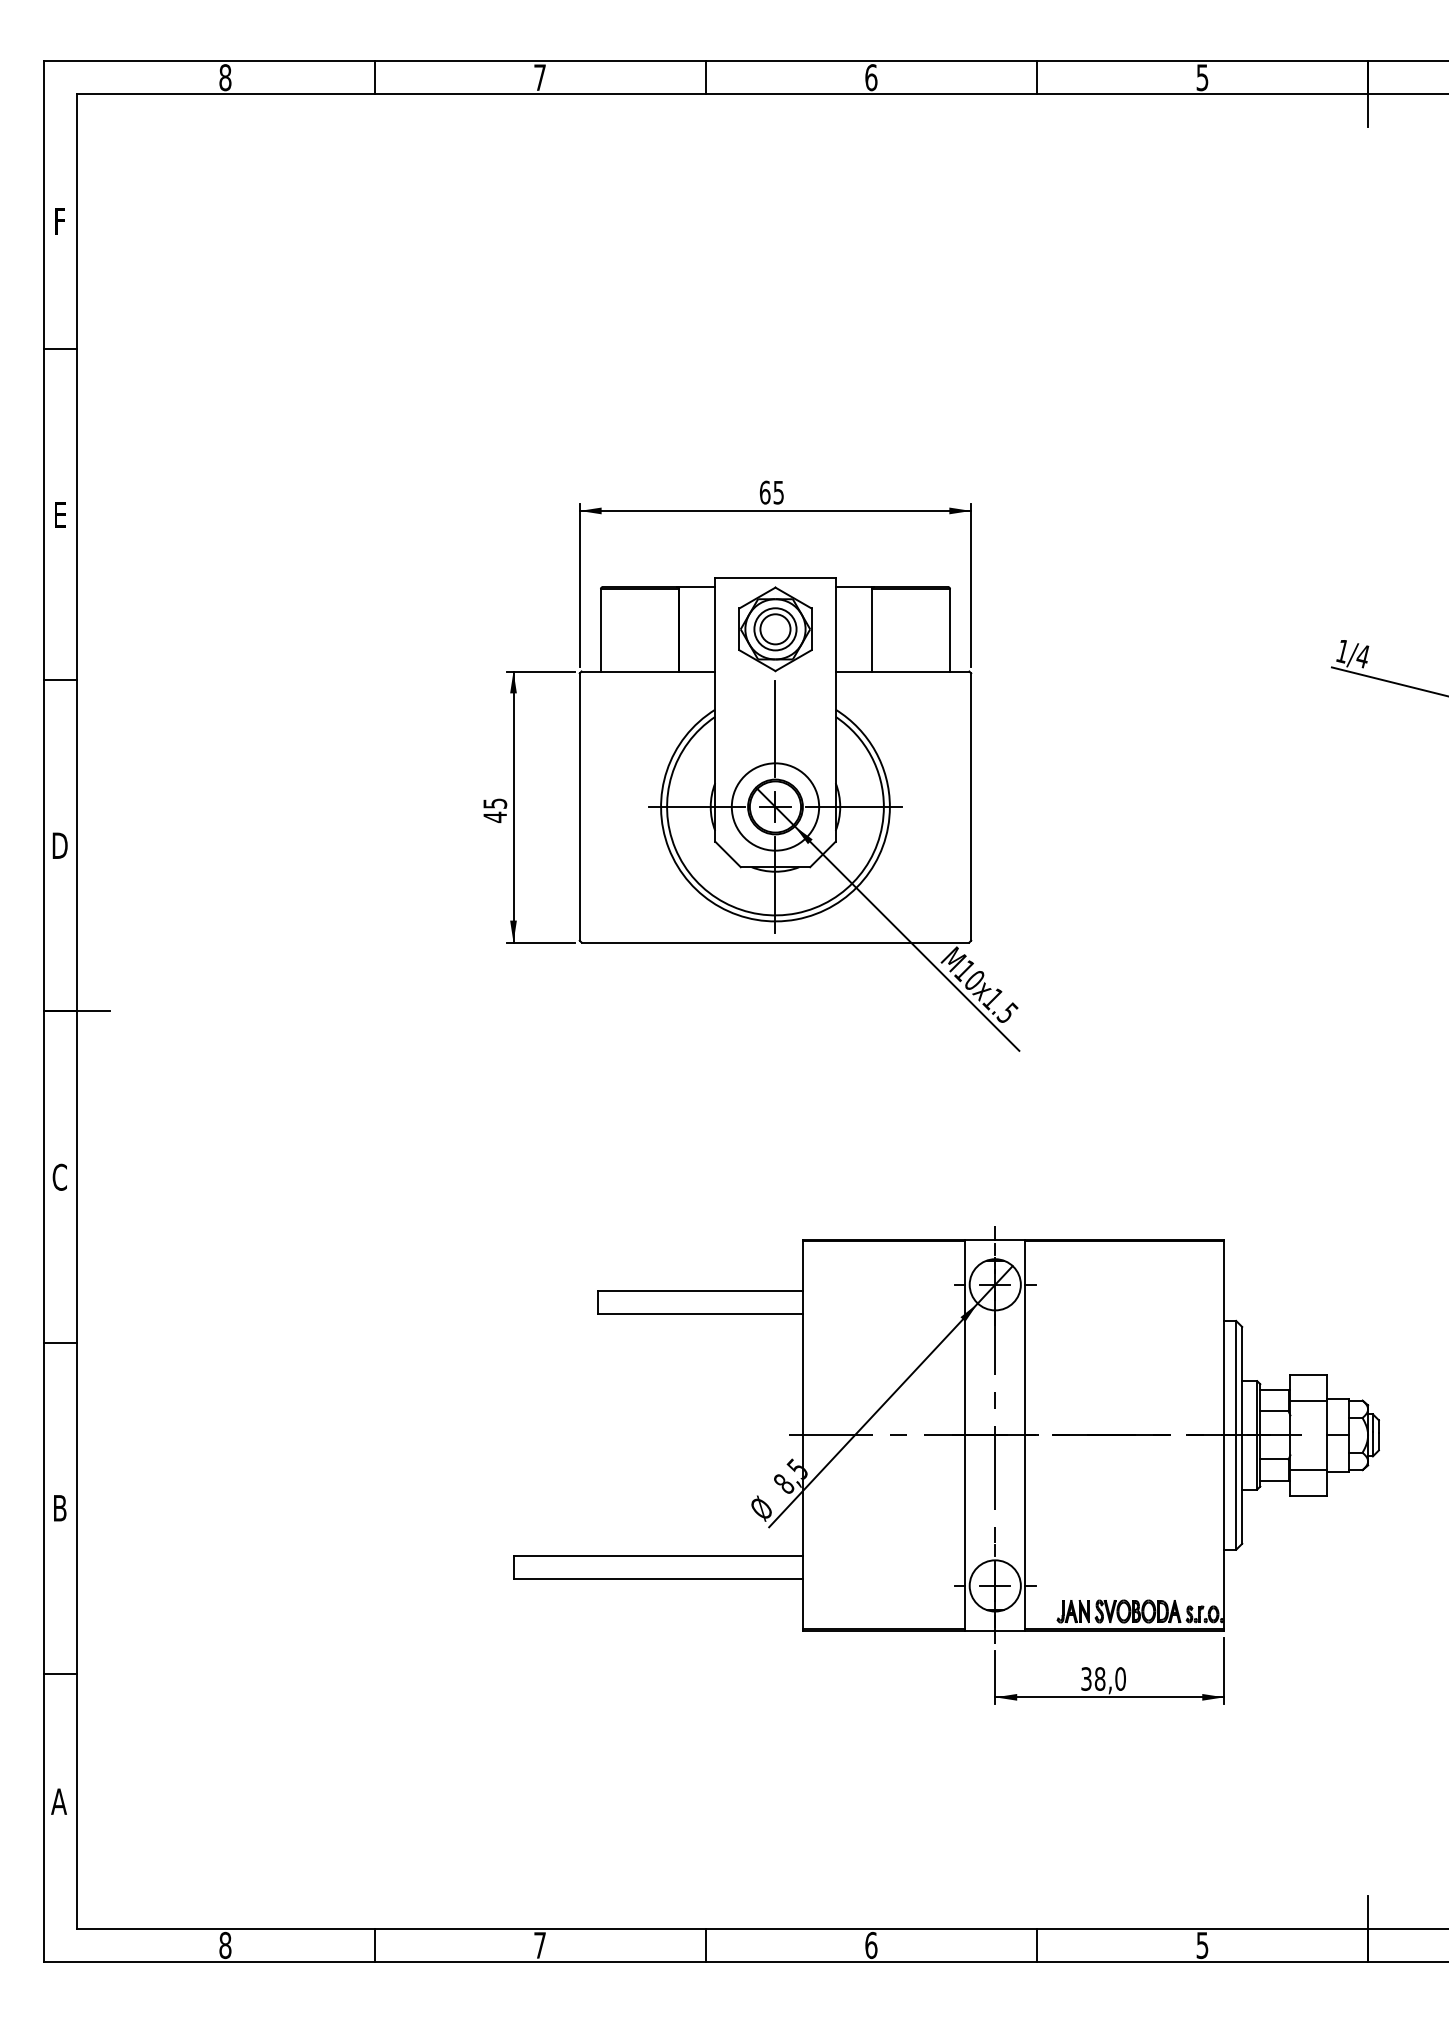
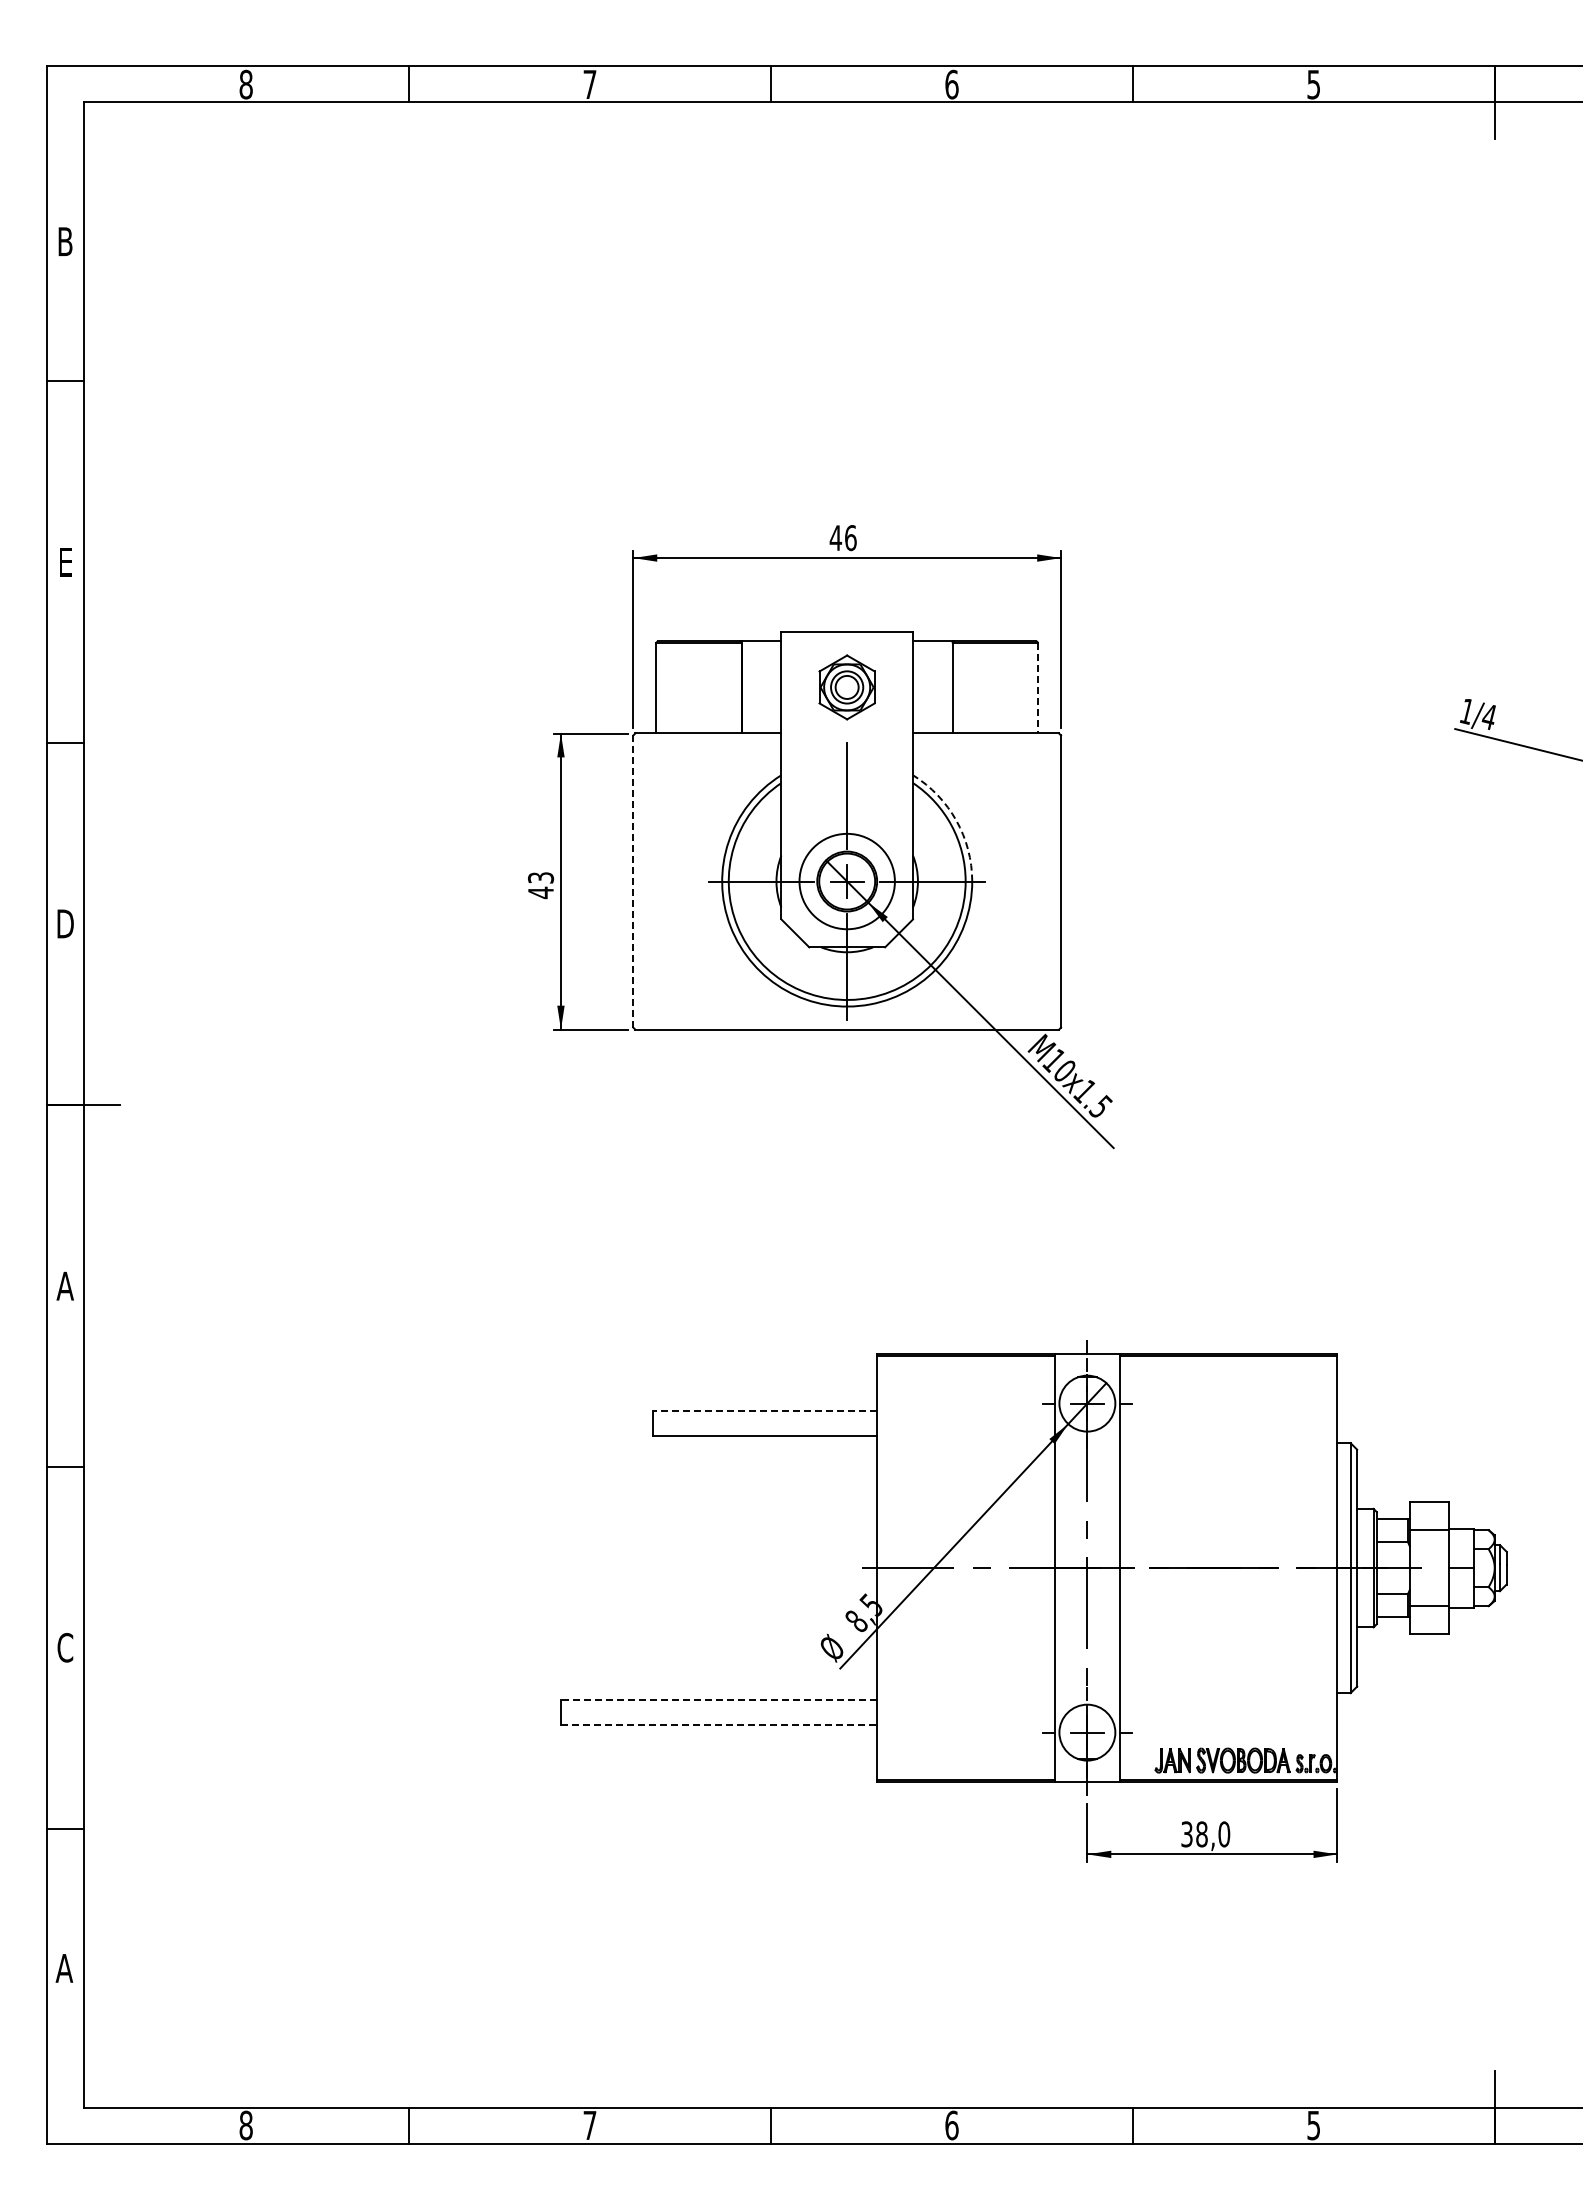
text: (60, 221) -> (65, 241), F -> B
text: (771, 493) -> (842, 538), 65 -> 46
part: (774, 629) -> (846, 687), size x0.7
line: (950, 630) -> (1038, 688), solid -> dashed
arc: (875, 751) -> (956, 820), solid -> dashed
text: (494, 803) -> (540, 877), 45 -> 43
line: (579, 806) -> (633, 881), solid -> dashed
text: (59, 1177) -> (64, 1286), C -> A
line: (699, 1291) -> (764, 1410), solid -> dashed
text: (60, 1507) -> (65, 1647), B -> C
line: (657, 1556) -> (718, 1700), solid -> dashed
line: (657, 1579) -> (718, 1725), solid -> dashed

